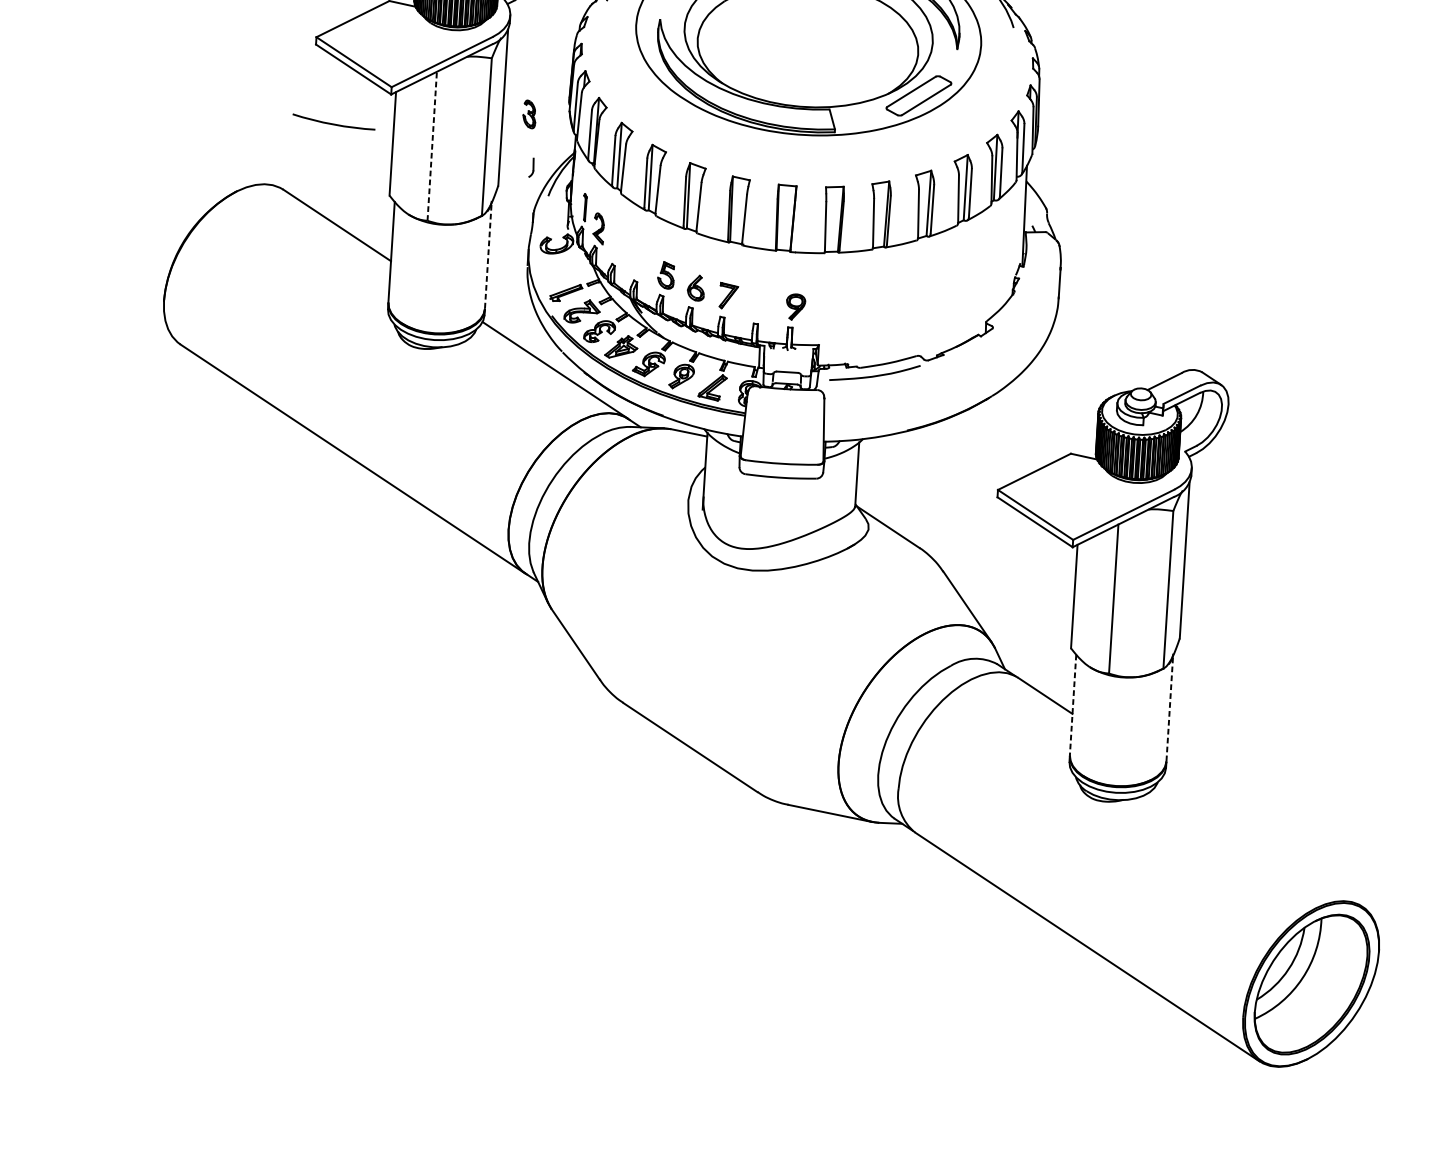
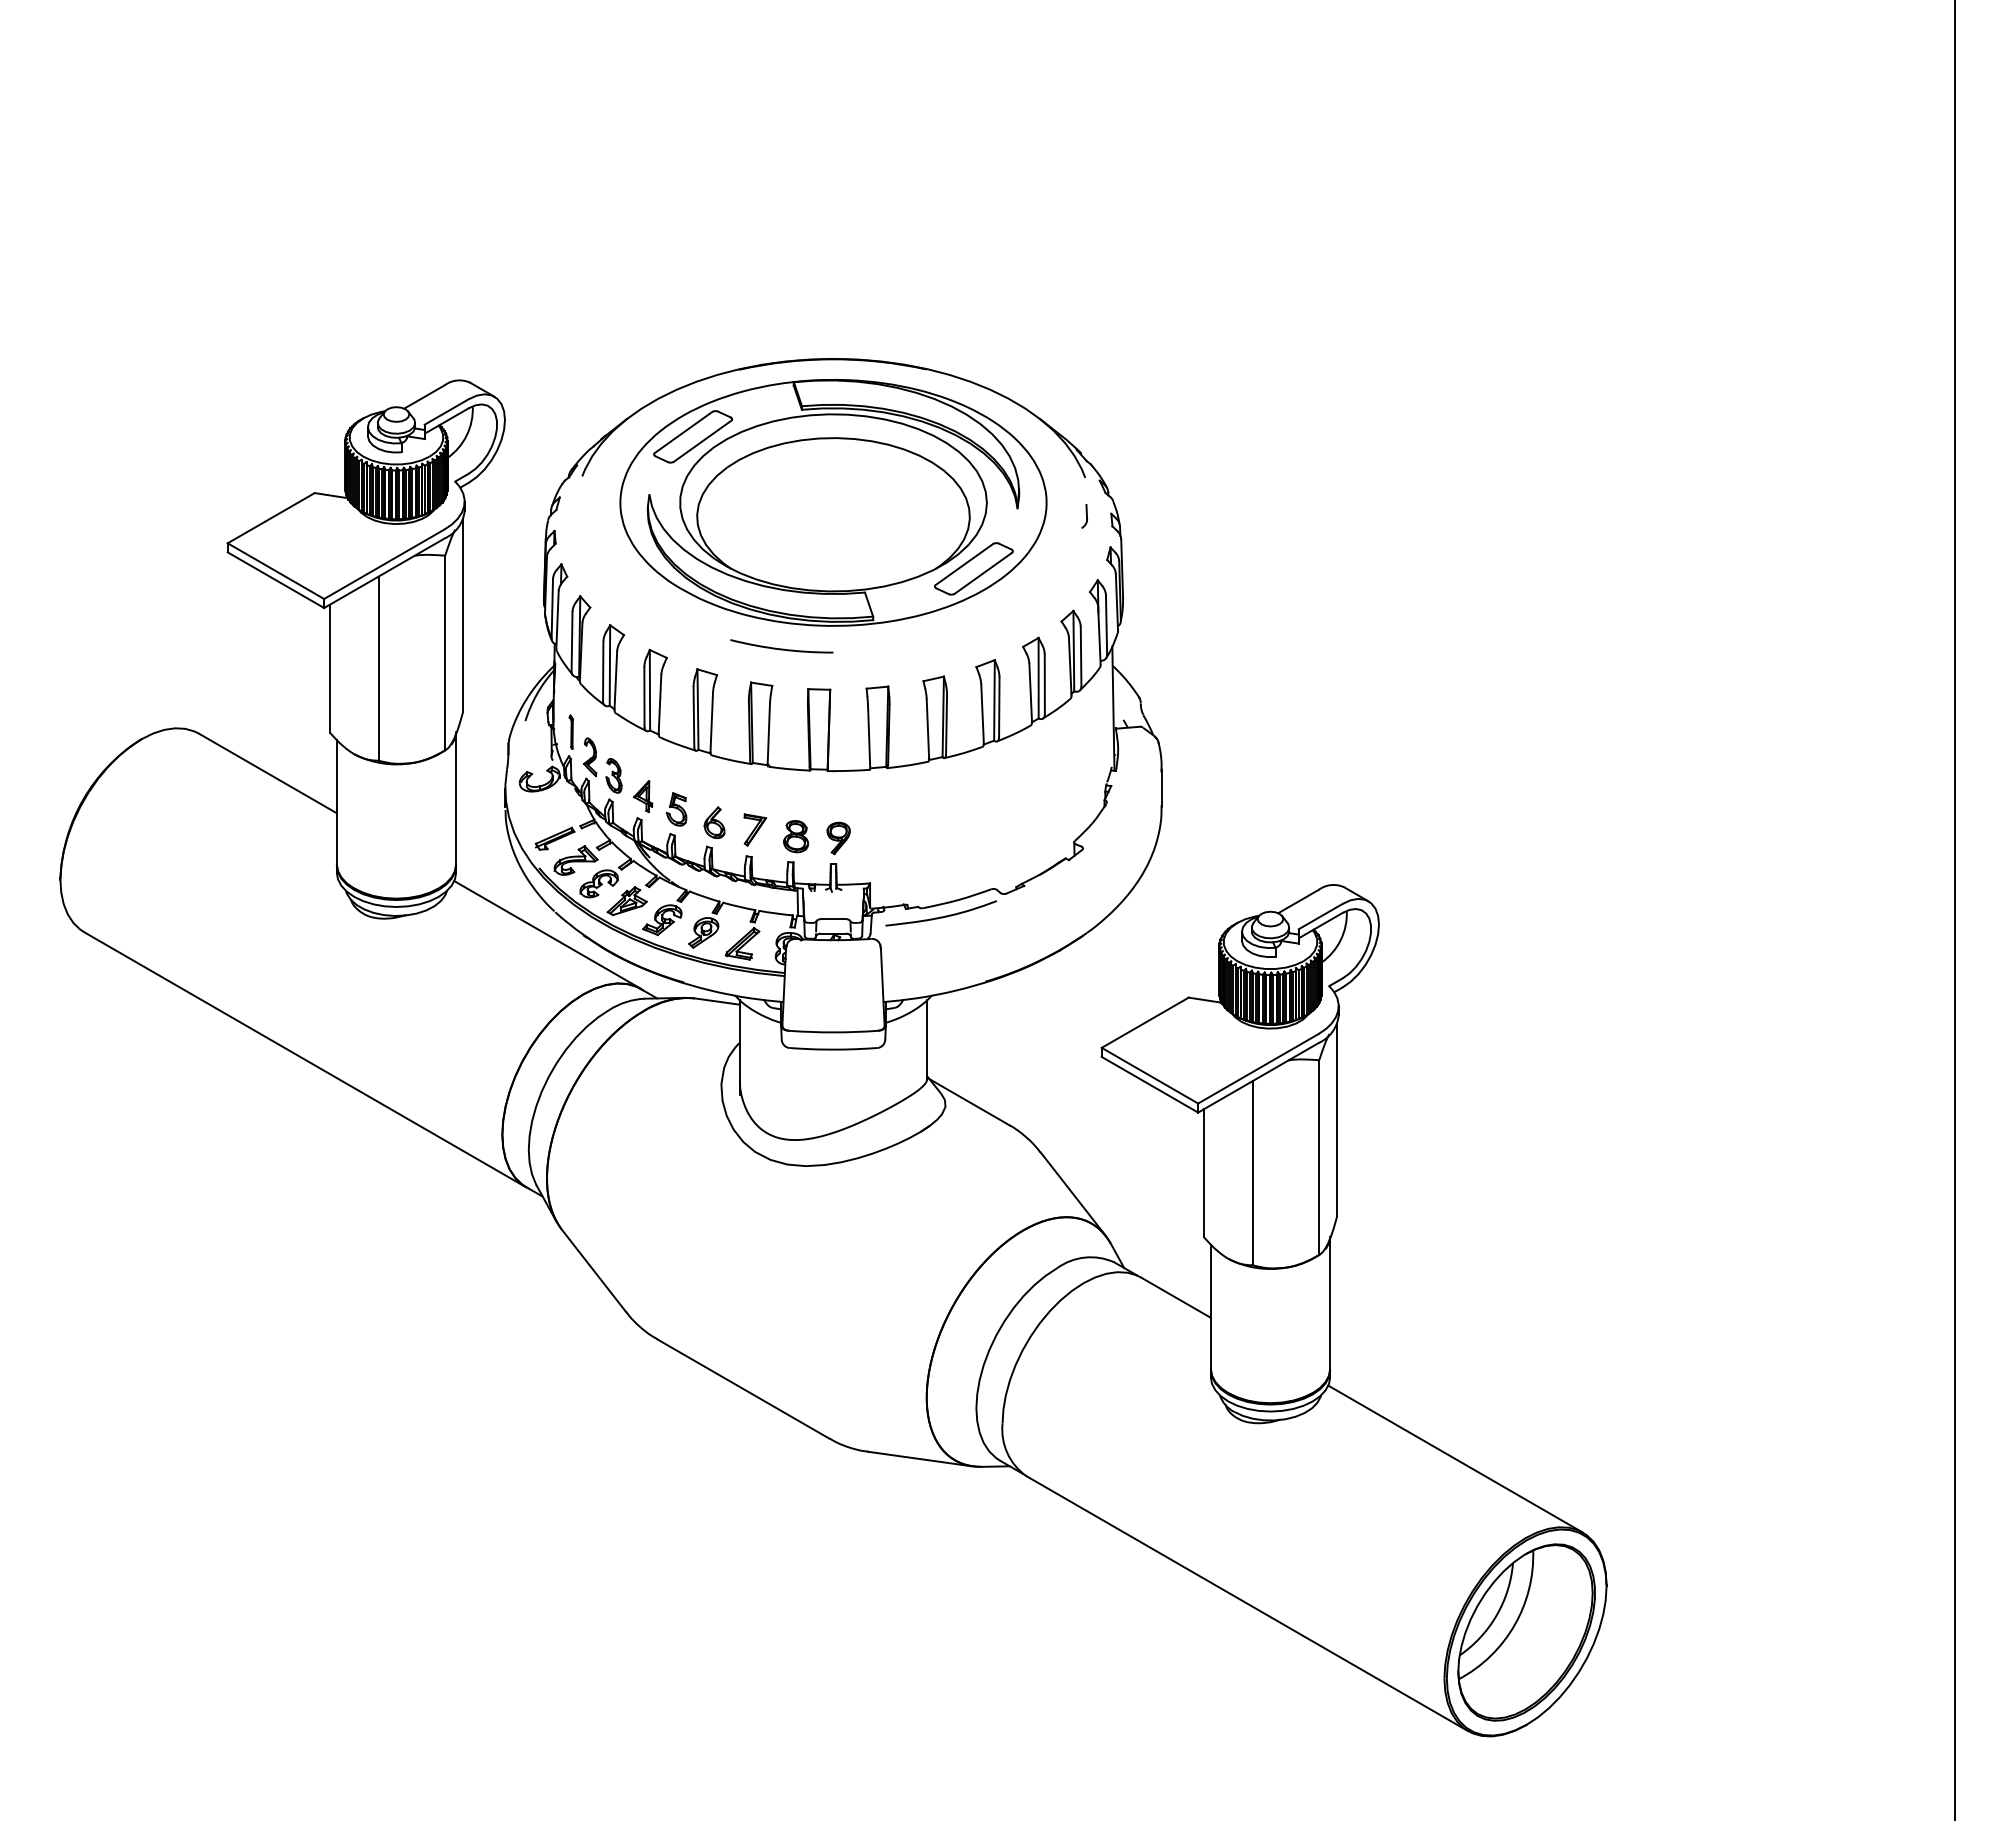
part: (529, 114) -> (613, 775), moved
arc: (333, 123) -> (781, 648), moved
line: (432, 146) -> (378, 668), dashed -> solid
part: (531, 167) -> (1084, 516), moved
line: (488, 255) -> (456, 798), dashed -> solid
part: (640, 263) -> (643, 796), added
part: (761, 303) -> (796, 836), added
line: (1072, 705) -> (1210, 1307), dashed -> solid
line: (1170, 708) -> (1330, 1303), dashed -> solid
line: (1263, 840) -> (1455, 1458), added

